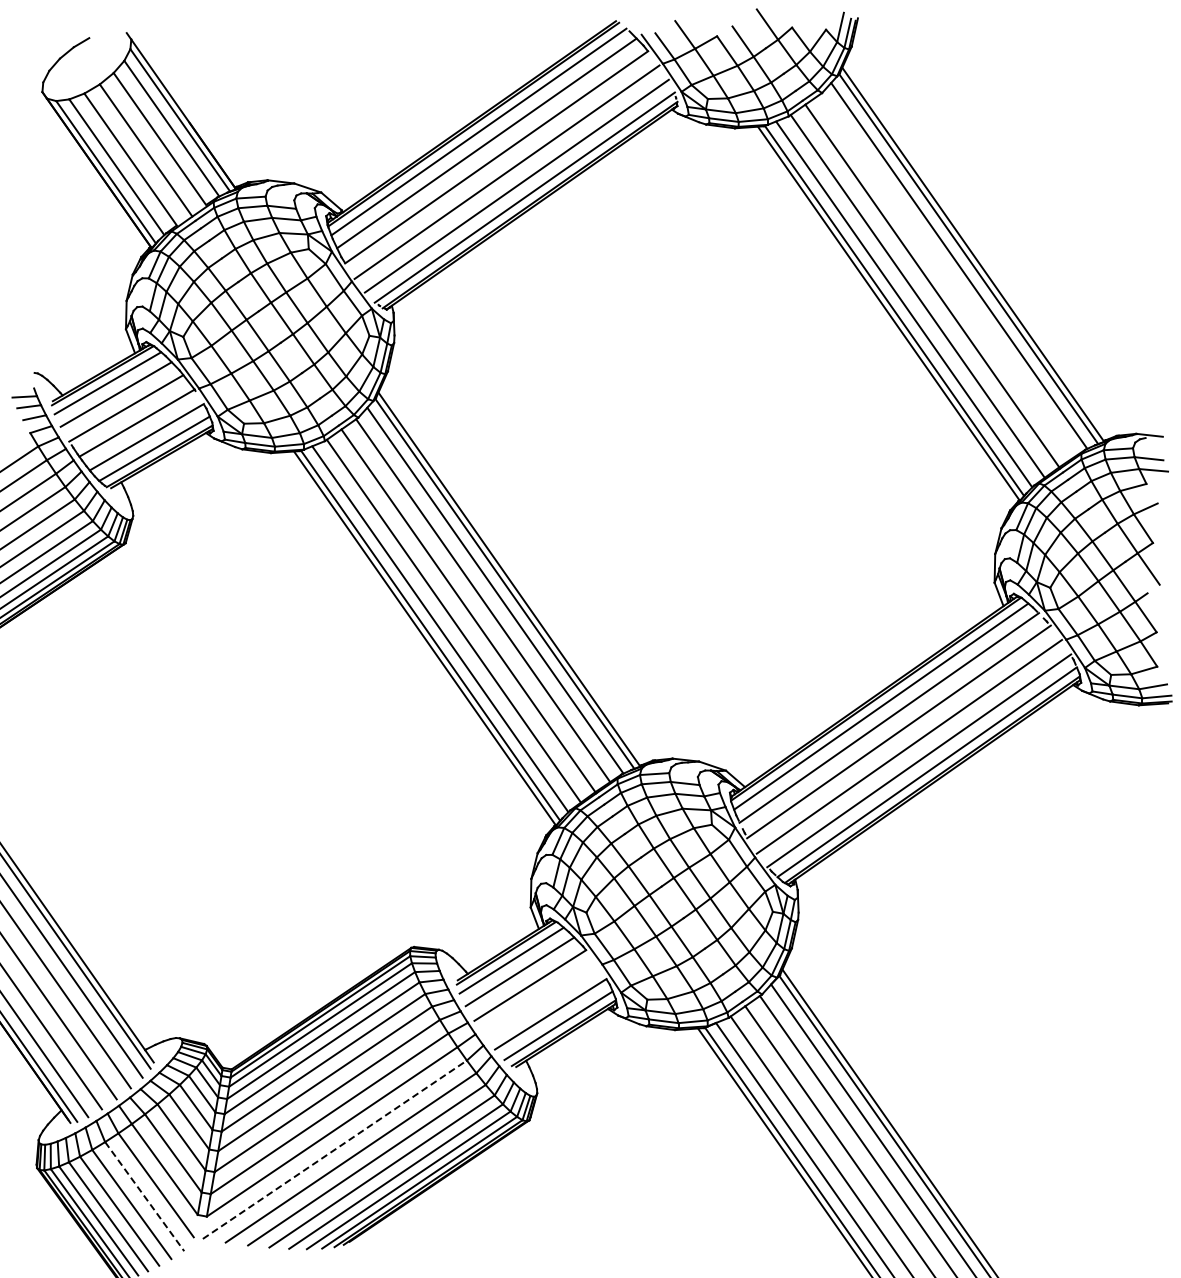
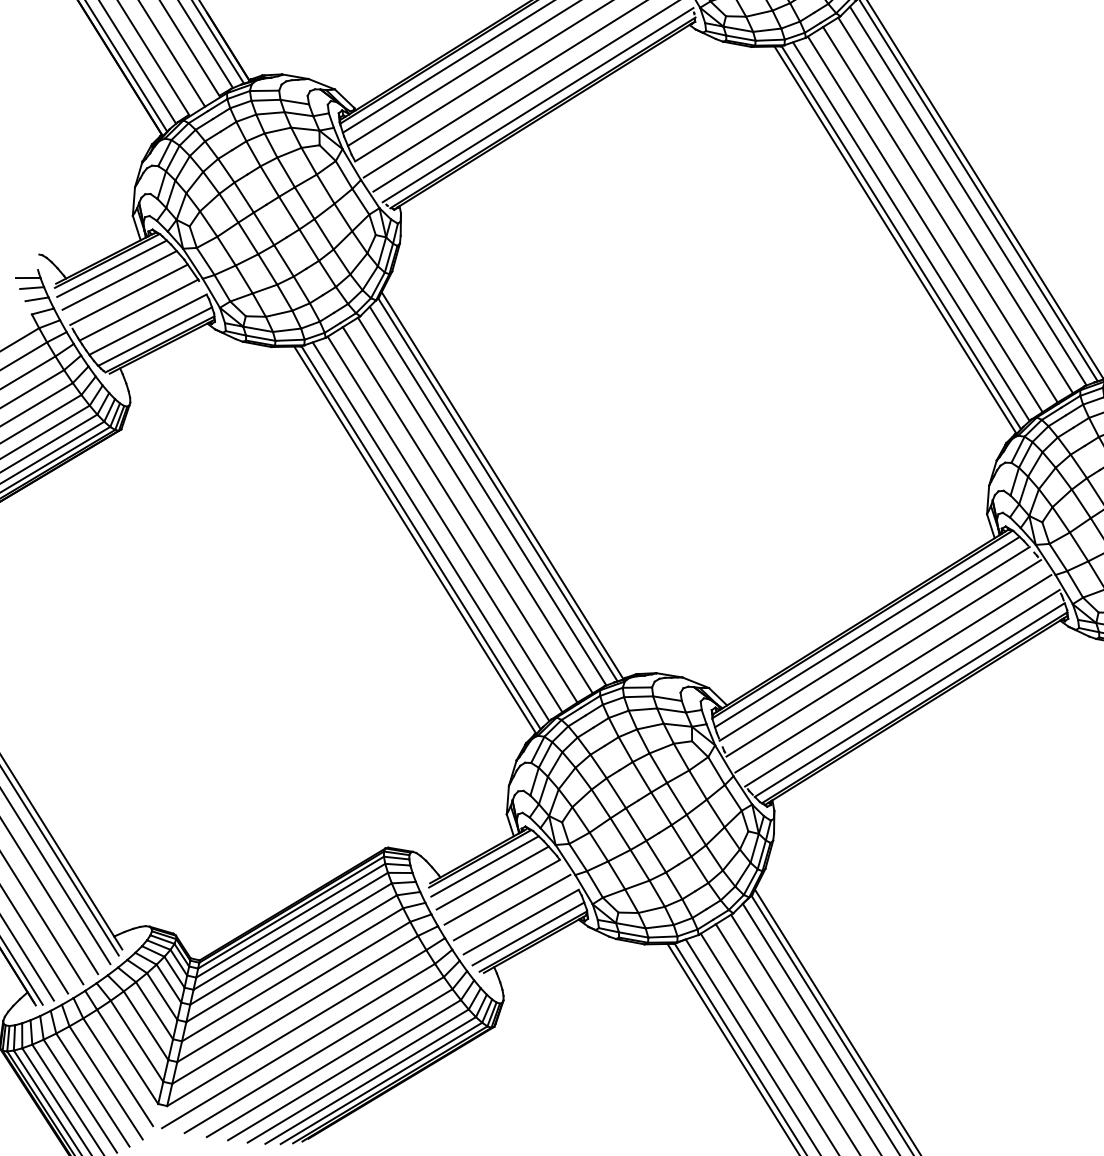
line: (947, 275) -> (956, 205), added
line: (540, 999) -> (511, 906), added
line: (335, 1149) -> (299, 1045), dashed -> solid
line: (145, 1197) -> (106, 1083), dashed -> solid

